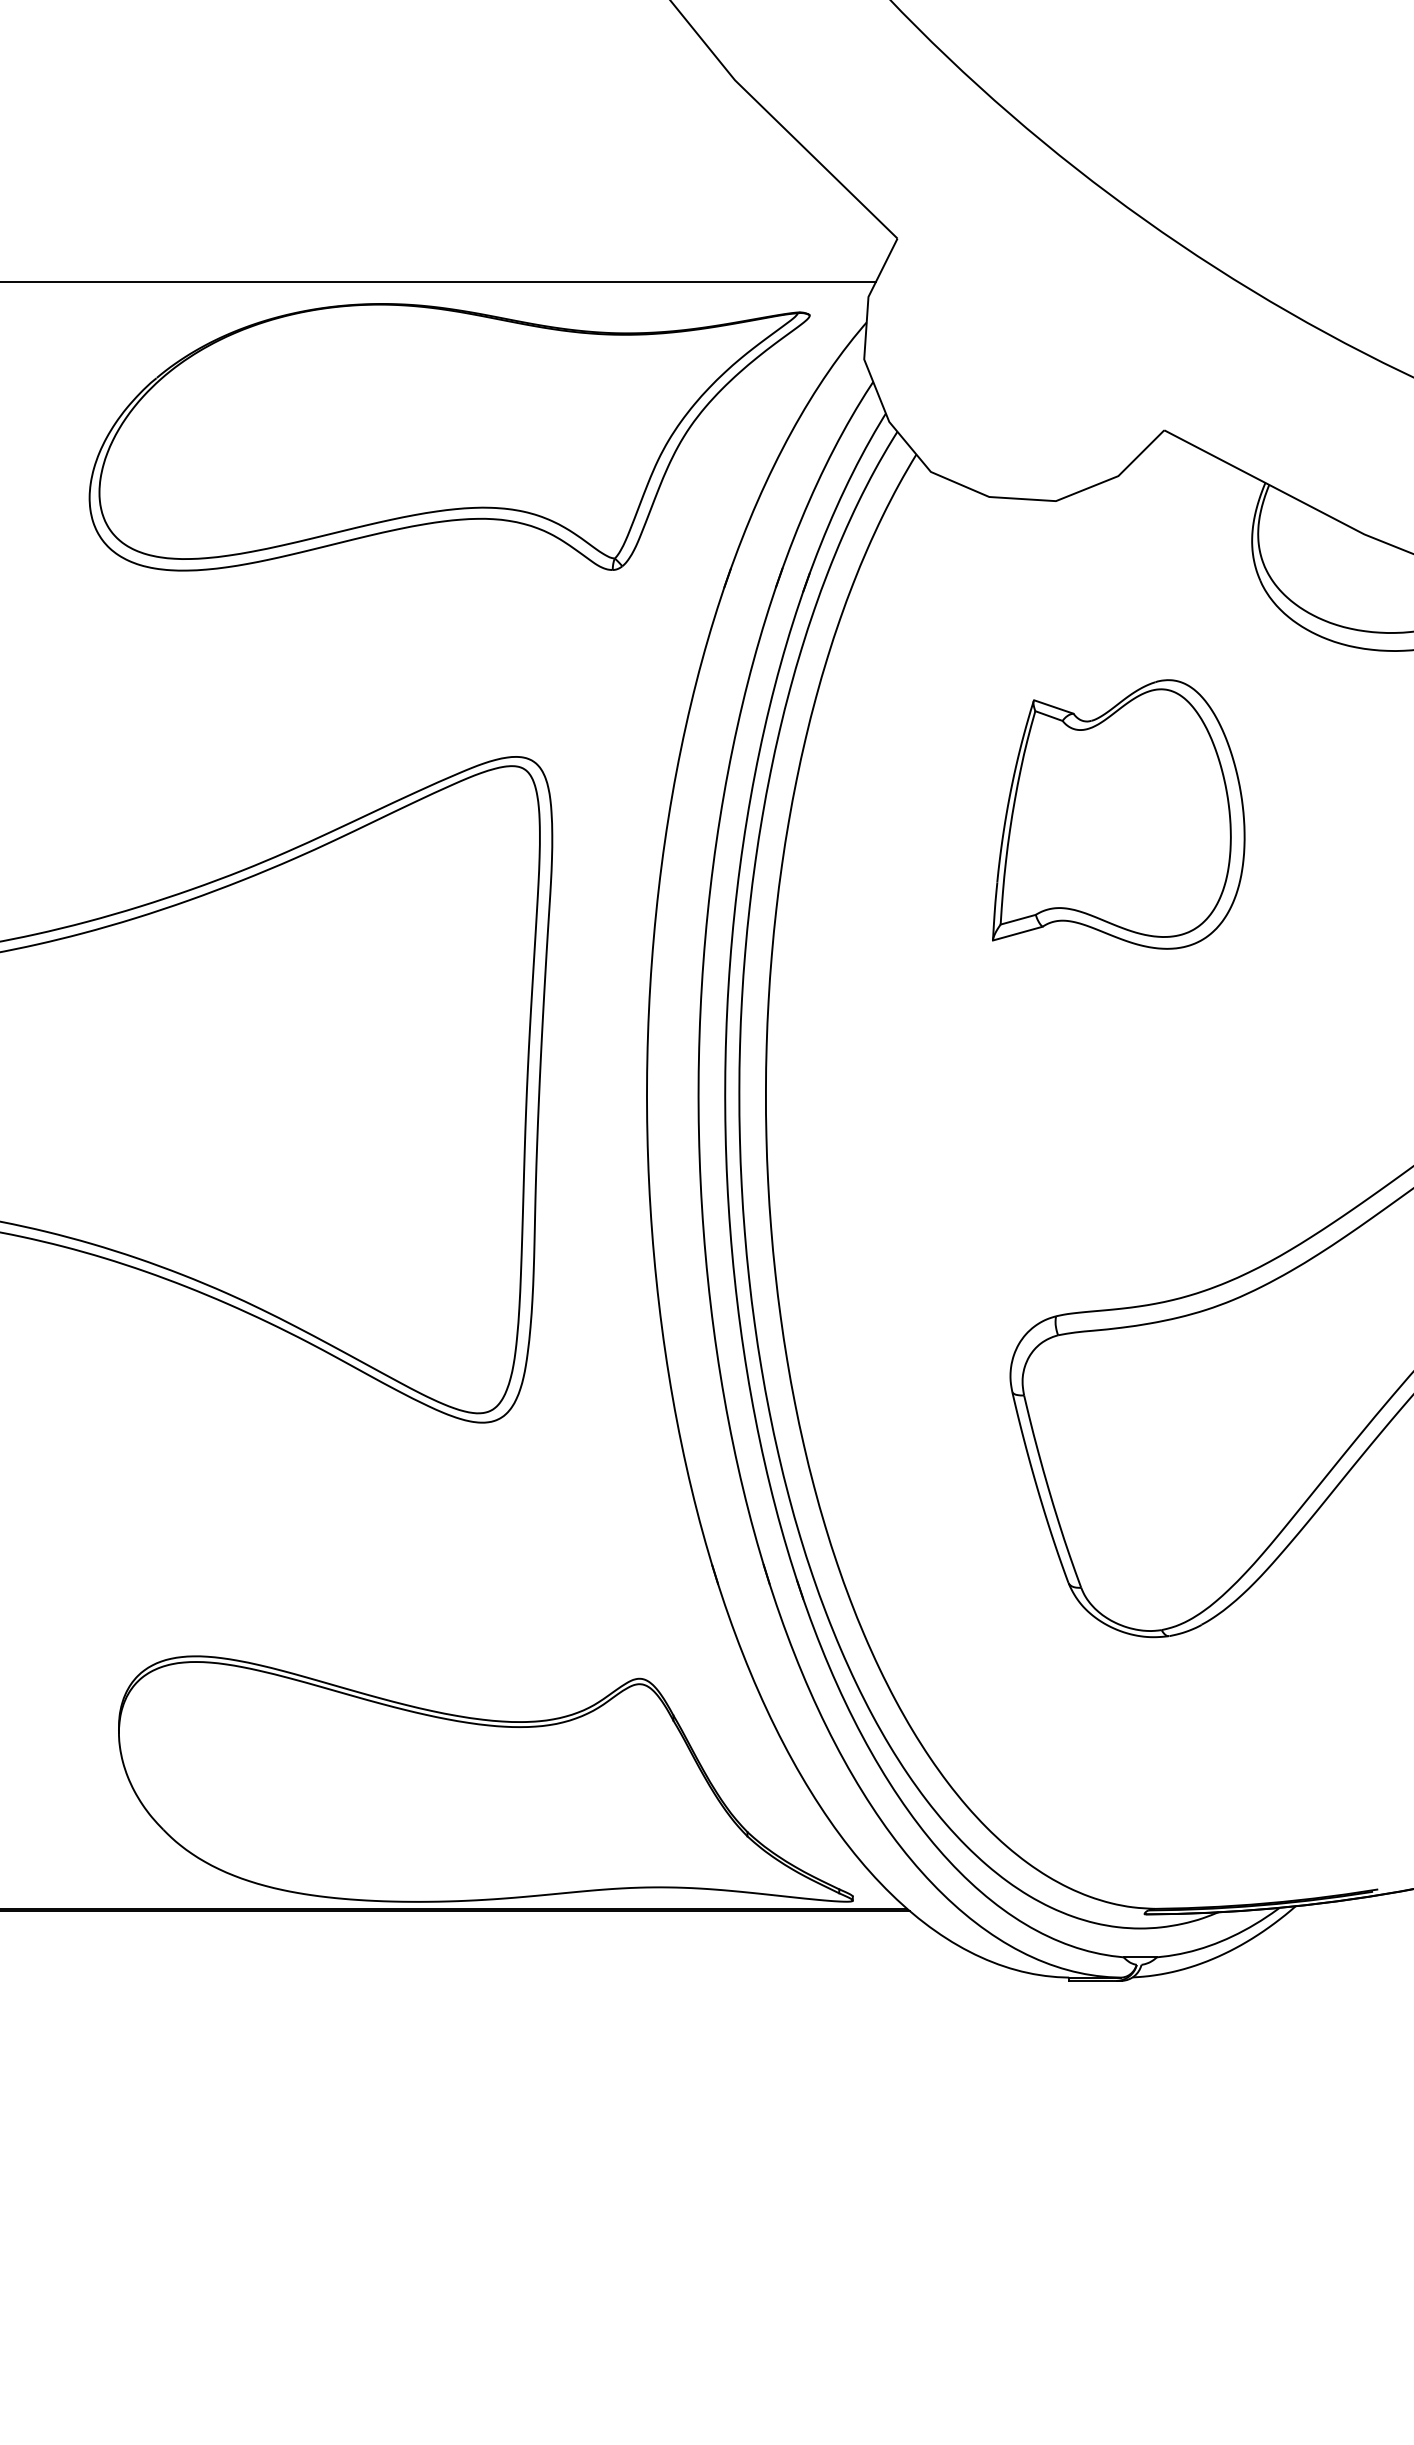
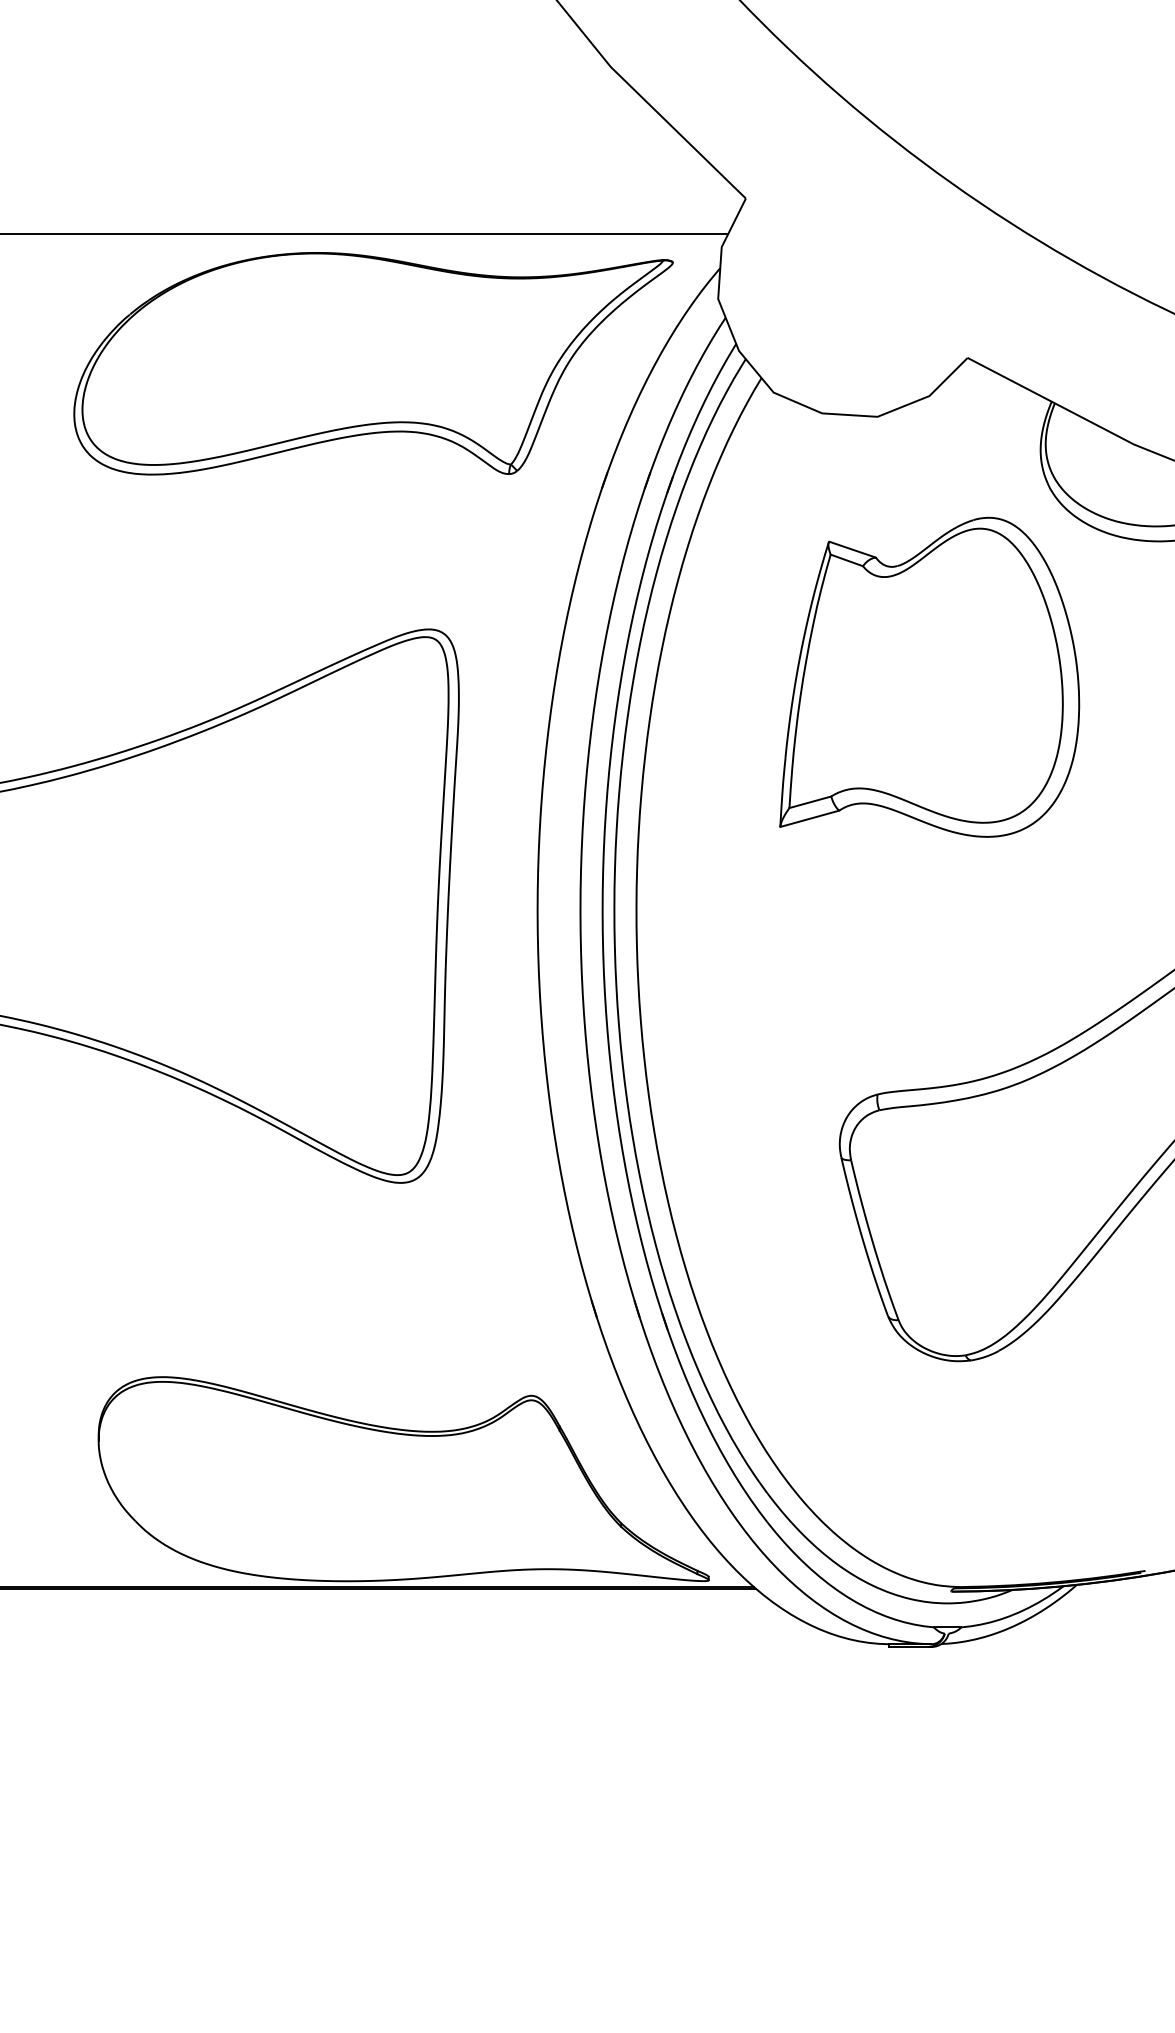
part: (1118, 814) -> (929, 677), size x1.43

